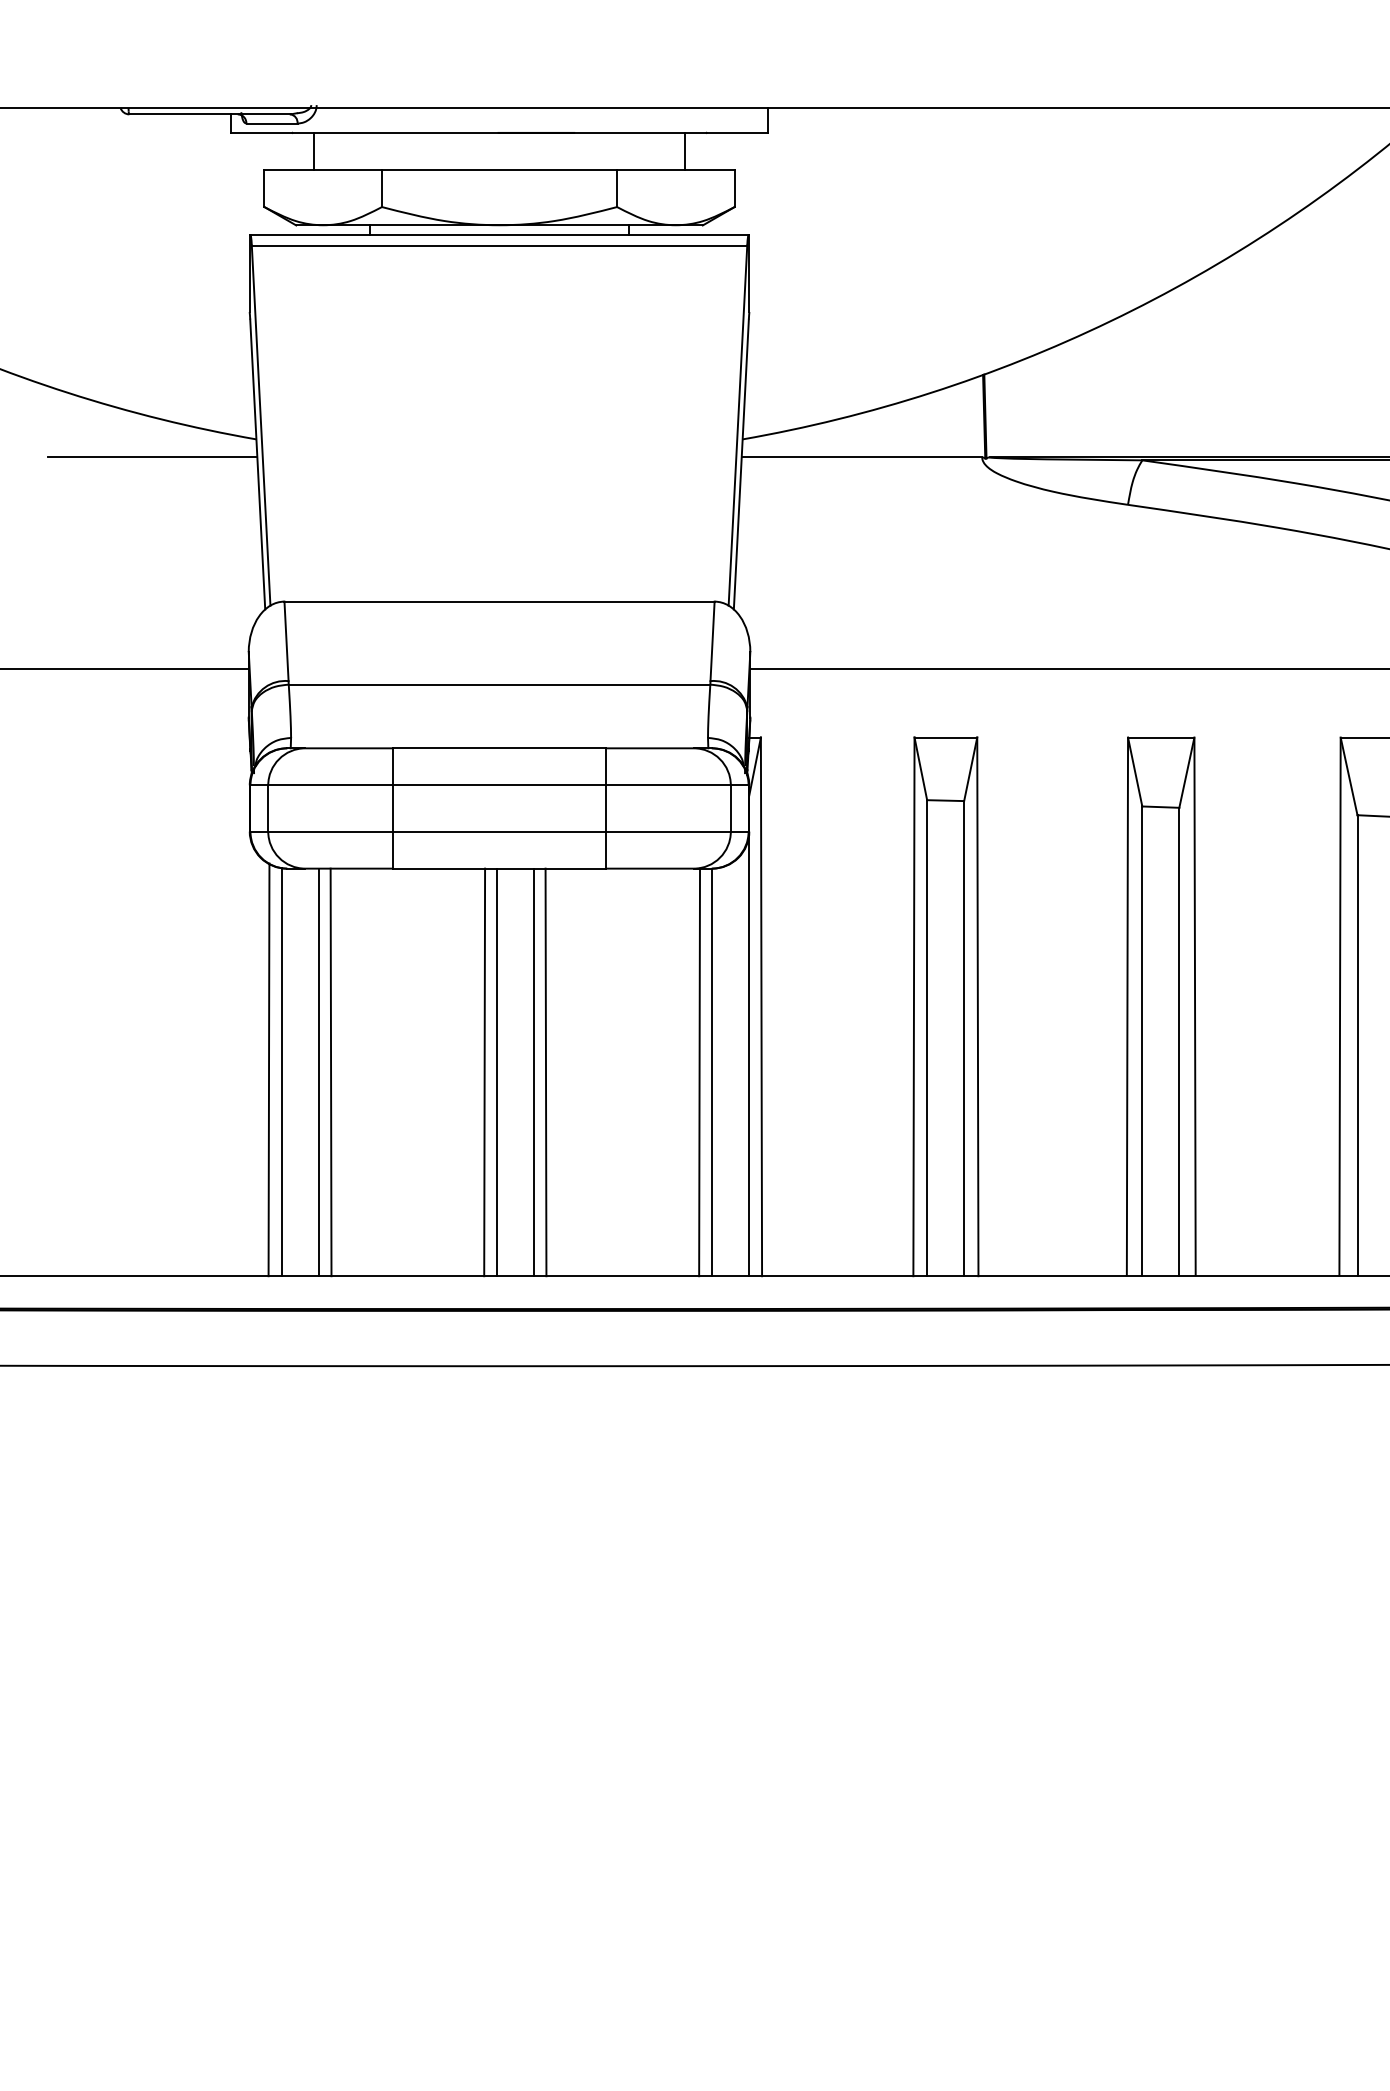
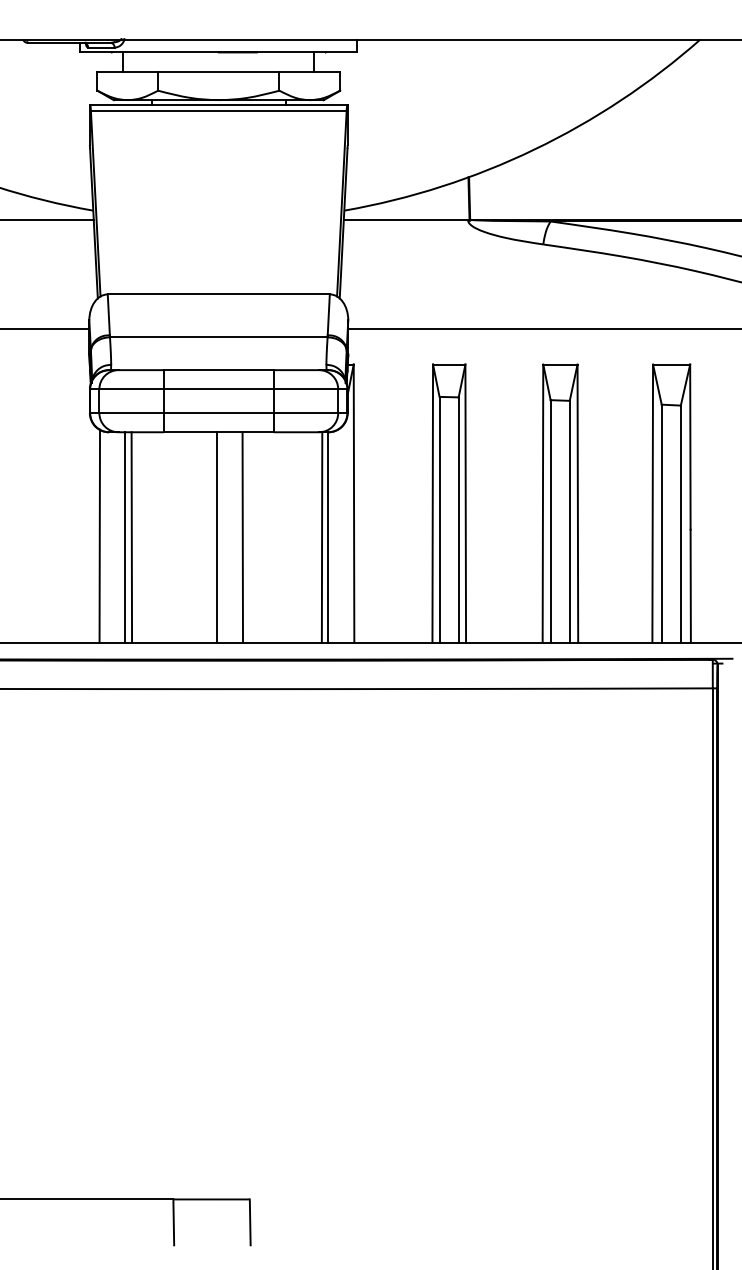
line: (748, 1055) -> (347, 528), removed
line: (282, 1072) -> (106, 537), removed
line: (483, 1072) -> (210, 537), removed
line: (533, 1072) -> (236, 537), removed

